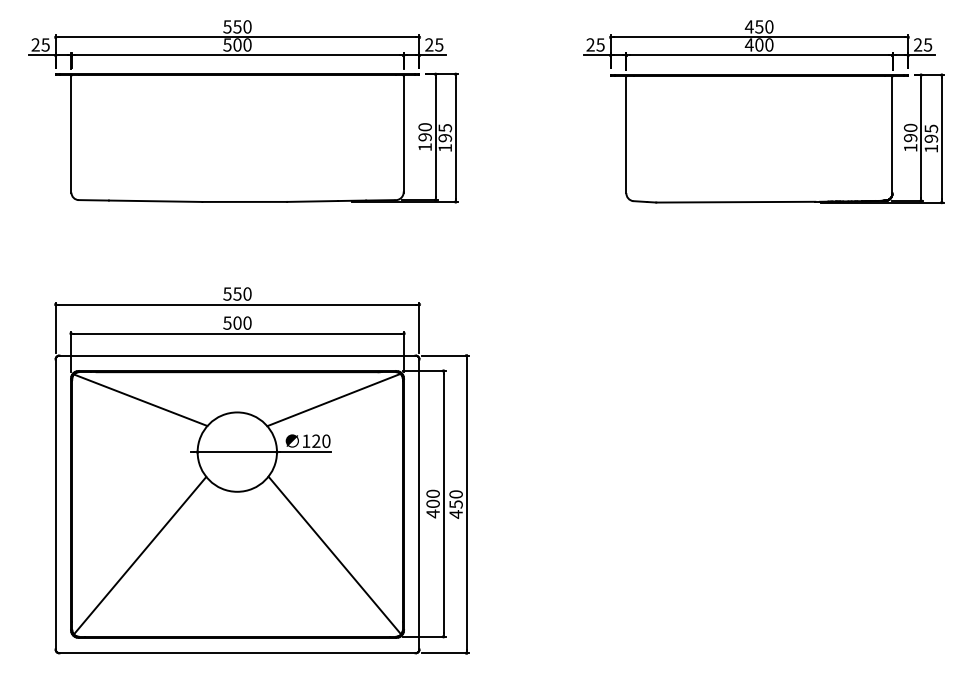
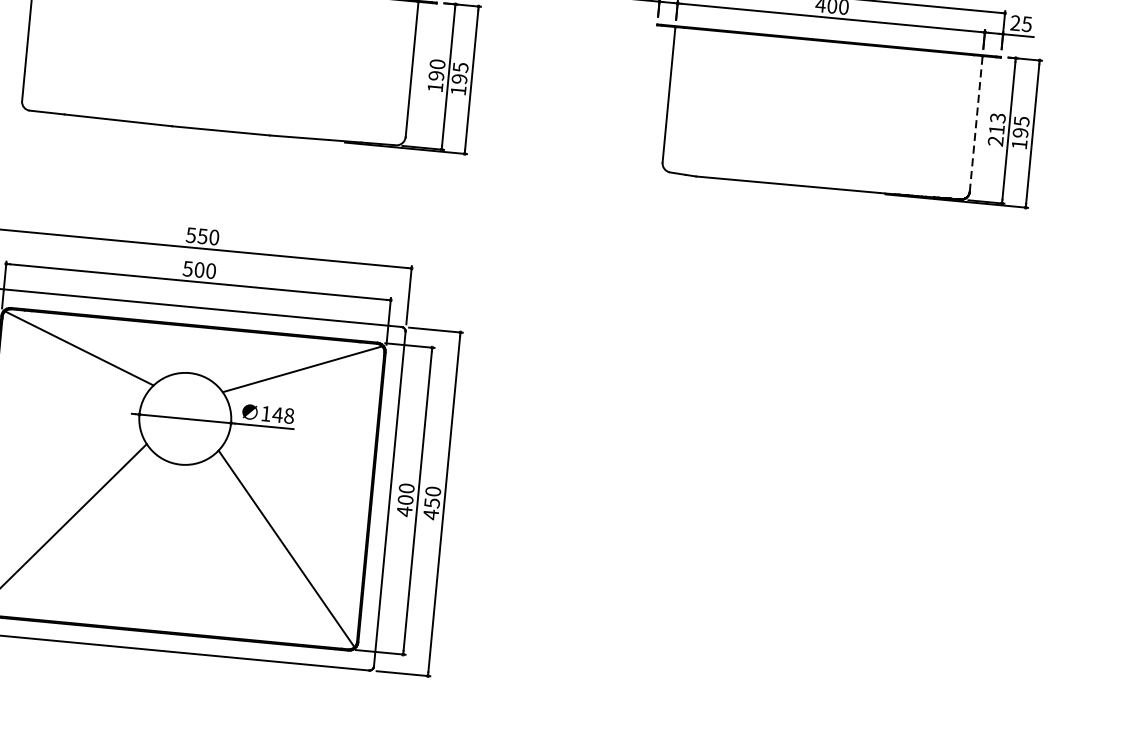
line: (892, 134) -> (976, 123), solid -> dashed
text: (910, 137) -> (996, 129), 190 -> 213
text: (320, 440) -> (282, 414), 120 -> 148

